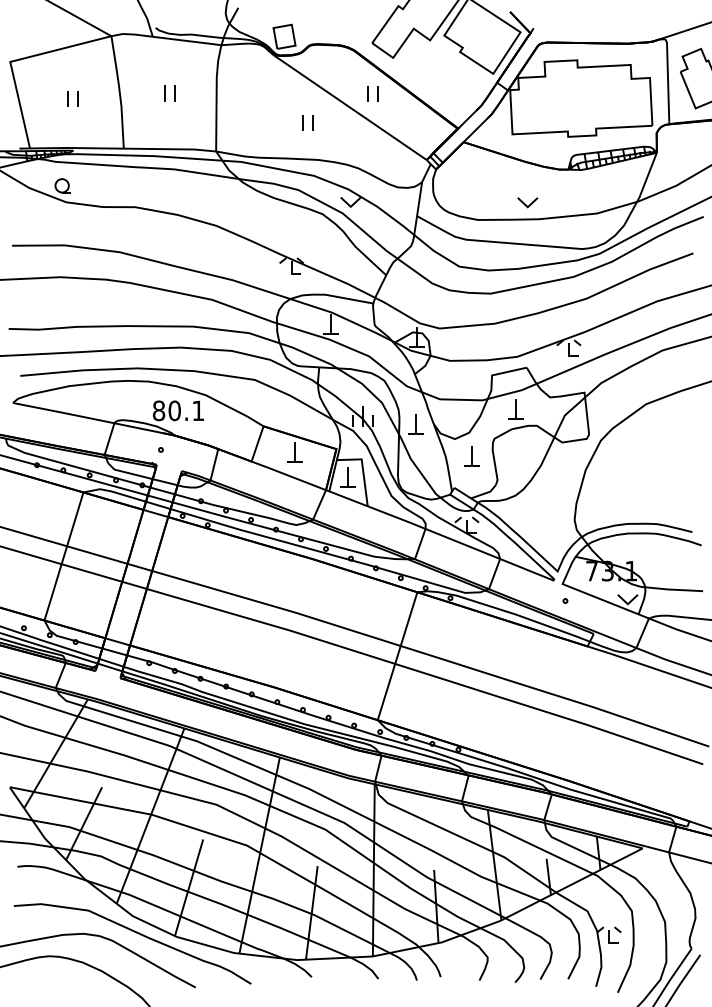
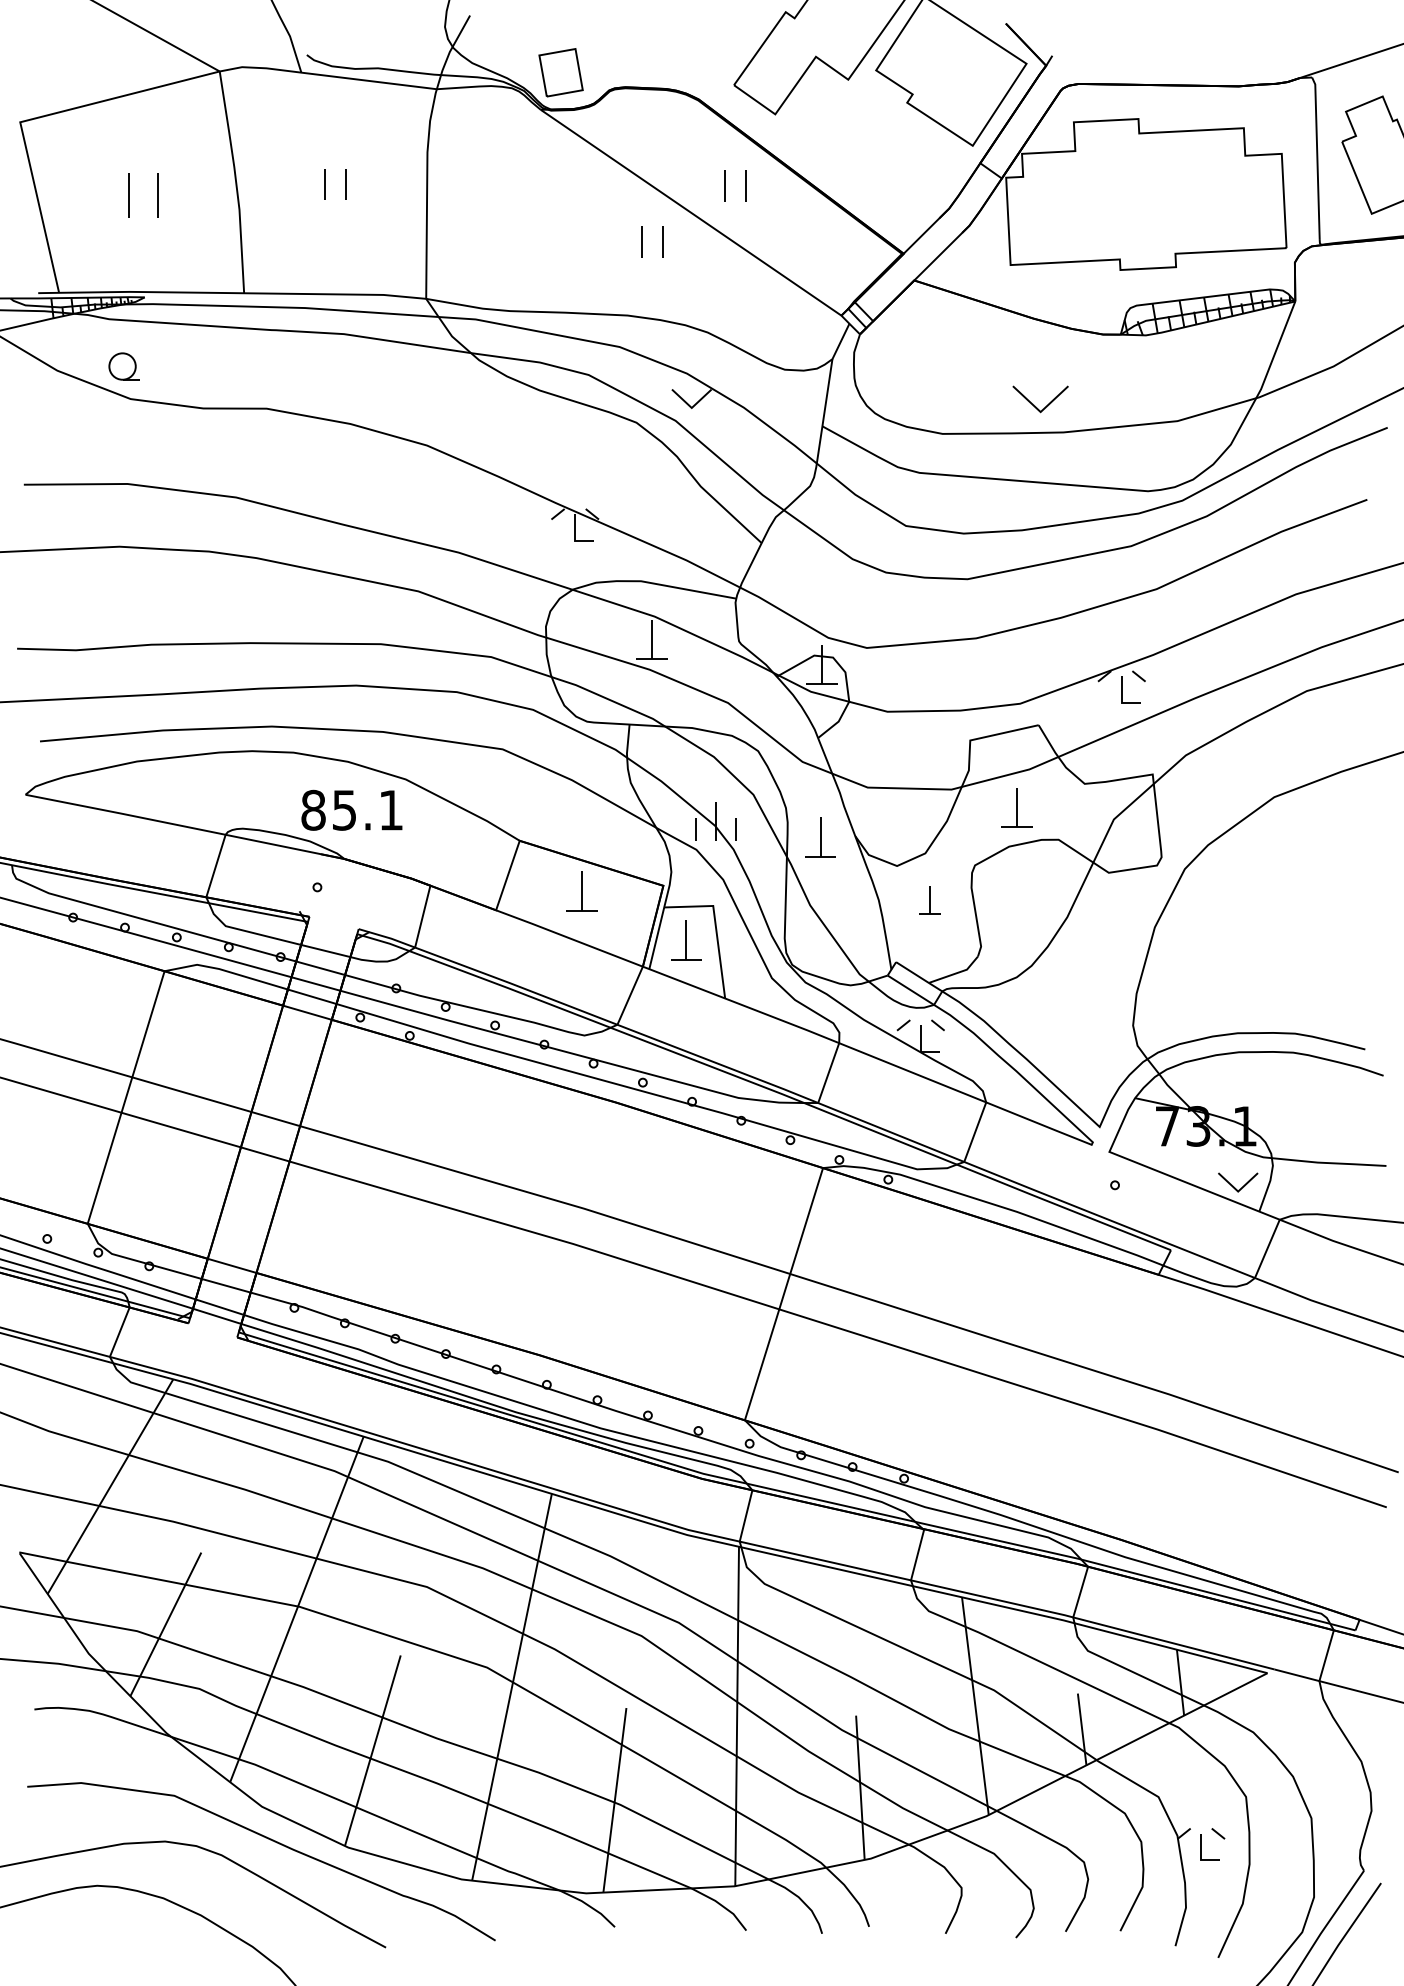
part: (72, 98) -> (142, 194), size x1.4
part: (307, 122) -> (651, 241), moved
part: (527, 202) -> (1040, 399), size x1.4
text: (174, 410) -> (344, 809), 80.1 -> 85.1
part: (471, 456) -> (929, 900), size x0.7

